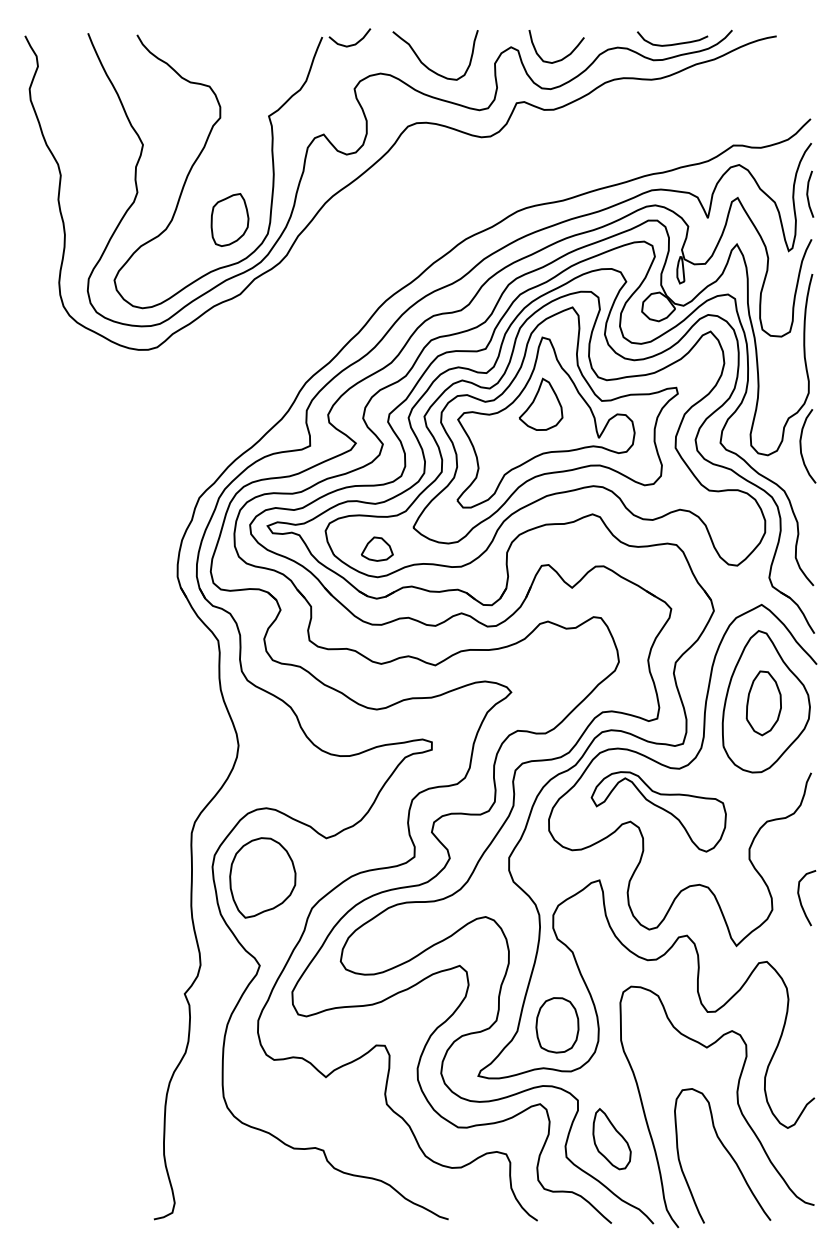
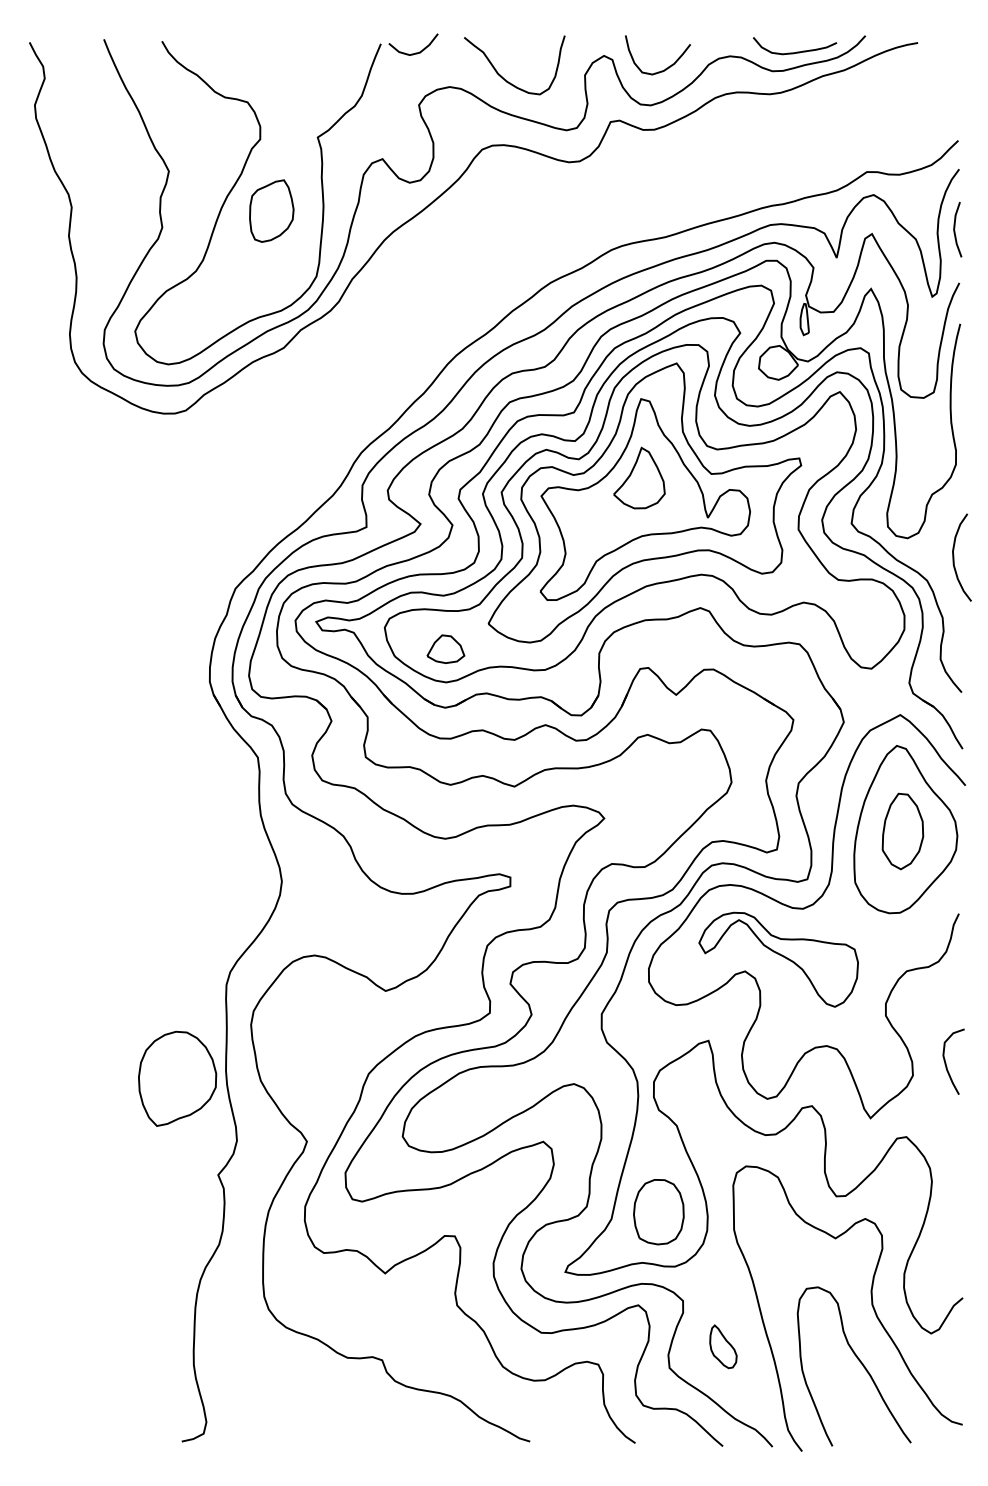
part: (229, 219) -> (271, 210), moved
curve: (801, 446) -> (954, 557), moved
part: (262, 877) -> (177, 1078), moved
part: (612, 1139) -> (723, 1346), size x0.6

